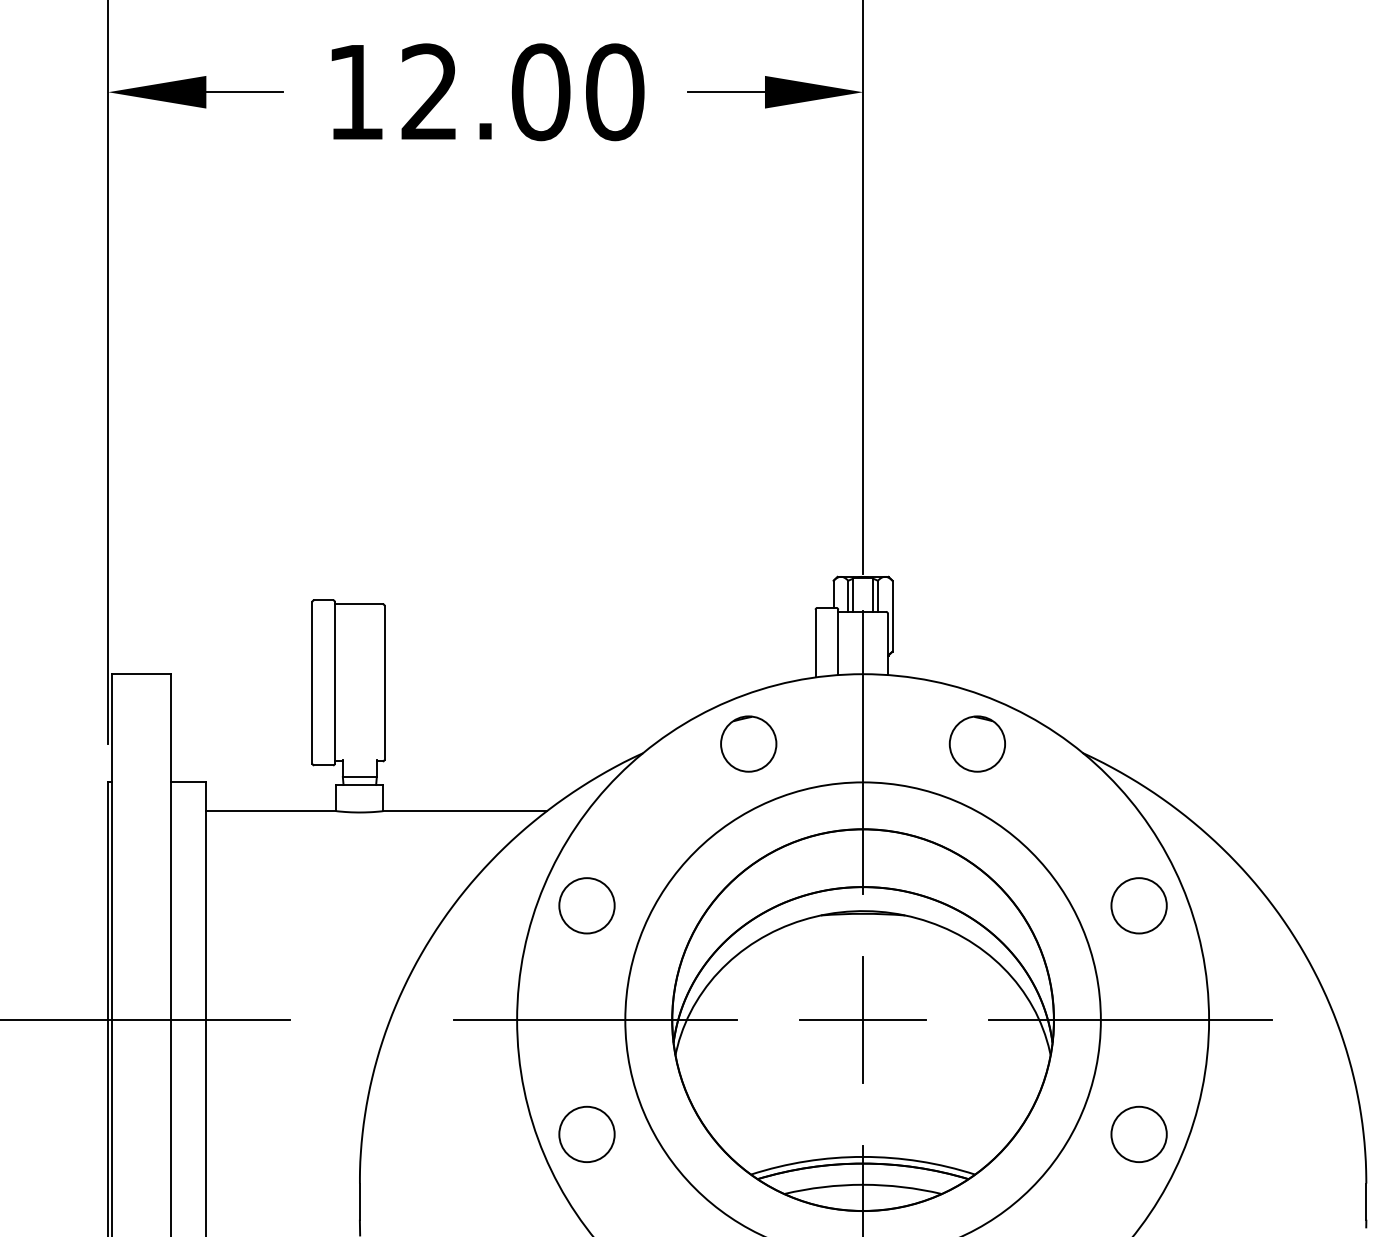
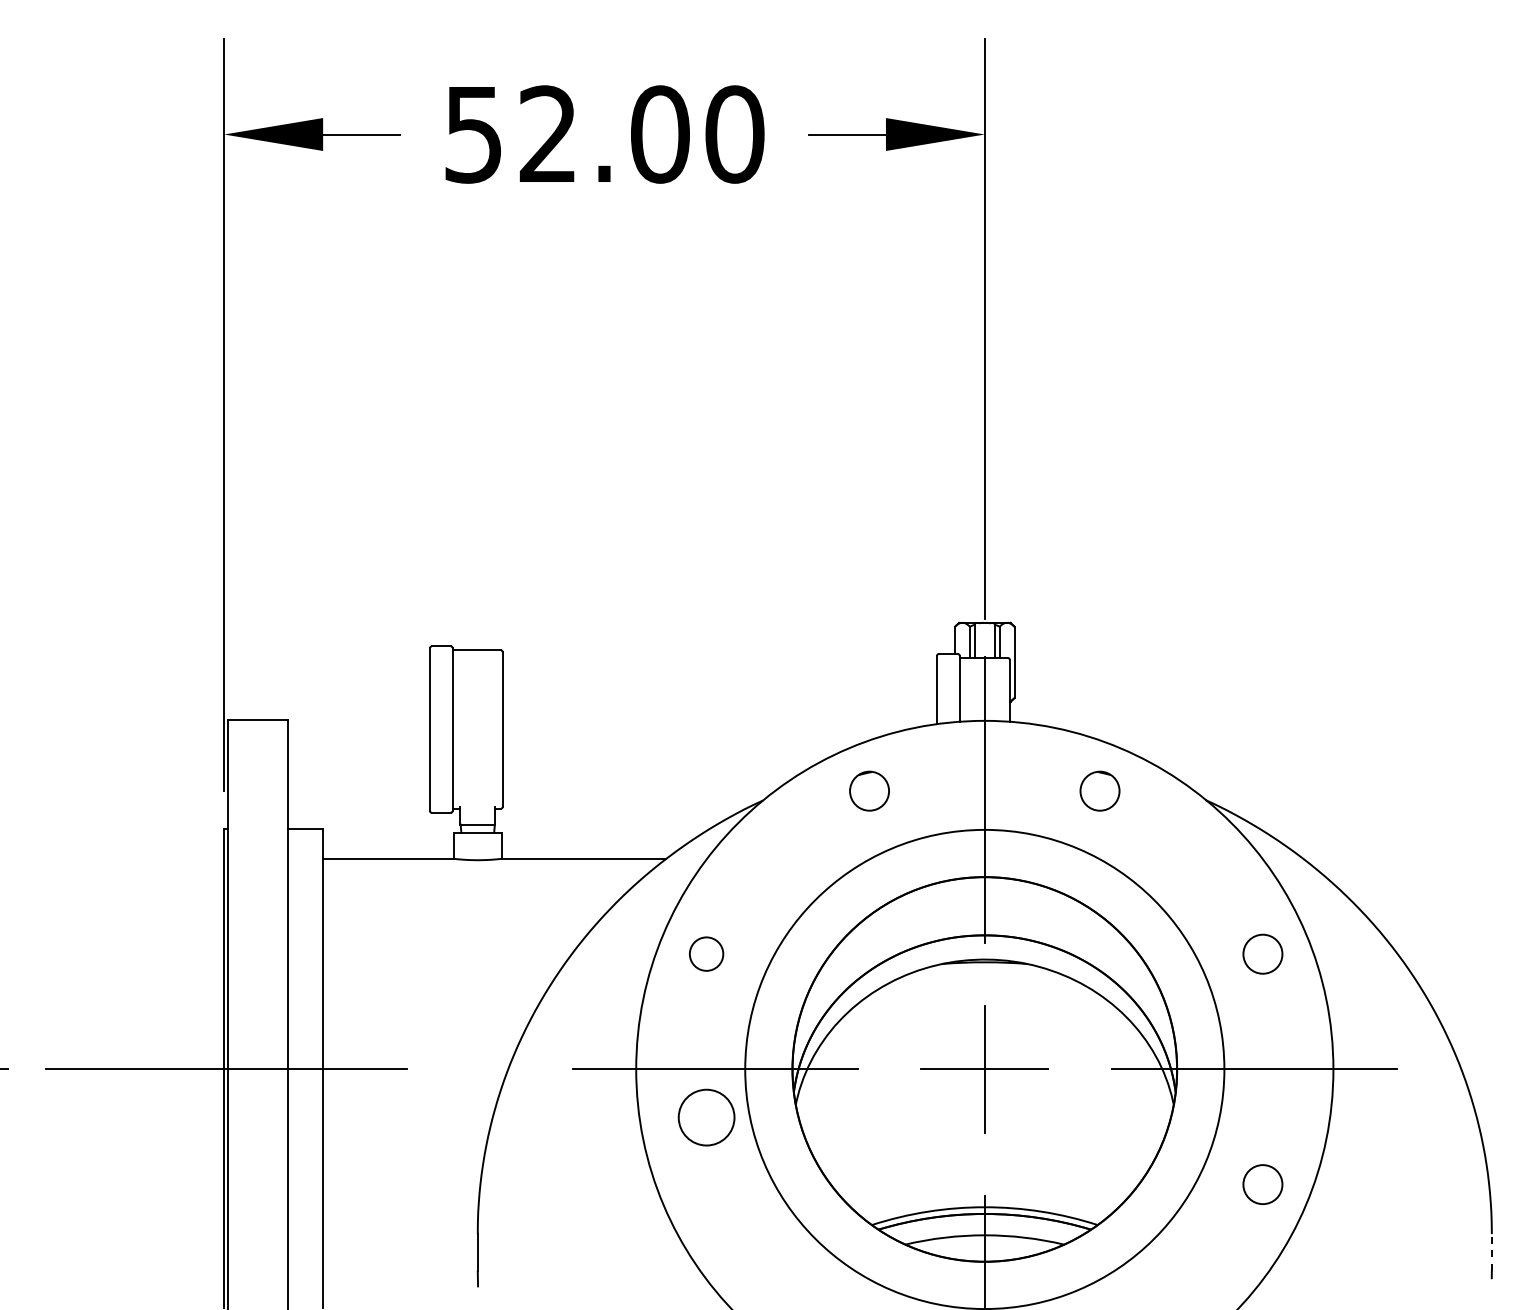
text: (354, 93) -> (472, 135), 12.00 -> 52.00
part: (748, 743) -> (869, 790), size x0.7
part: (976, 743) -> (1099, 790), size x0.7
circle: (586, 905) -> (706, 953), size x0.6
circle: (1138, 906) -> (1262, 954), size x0.7
circle: (586, 1134) -> (706, 1117), moved
circle: (1138, 1134) -> (1262, 1184), size x0.7
line: (1365, 1200) -> (1491, 1251), solid -> dashed

